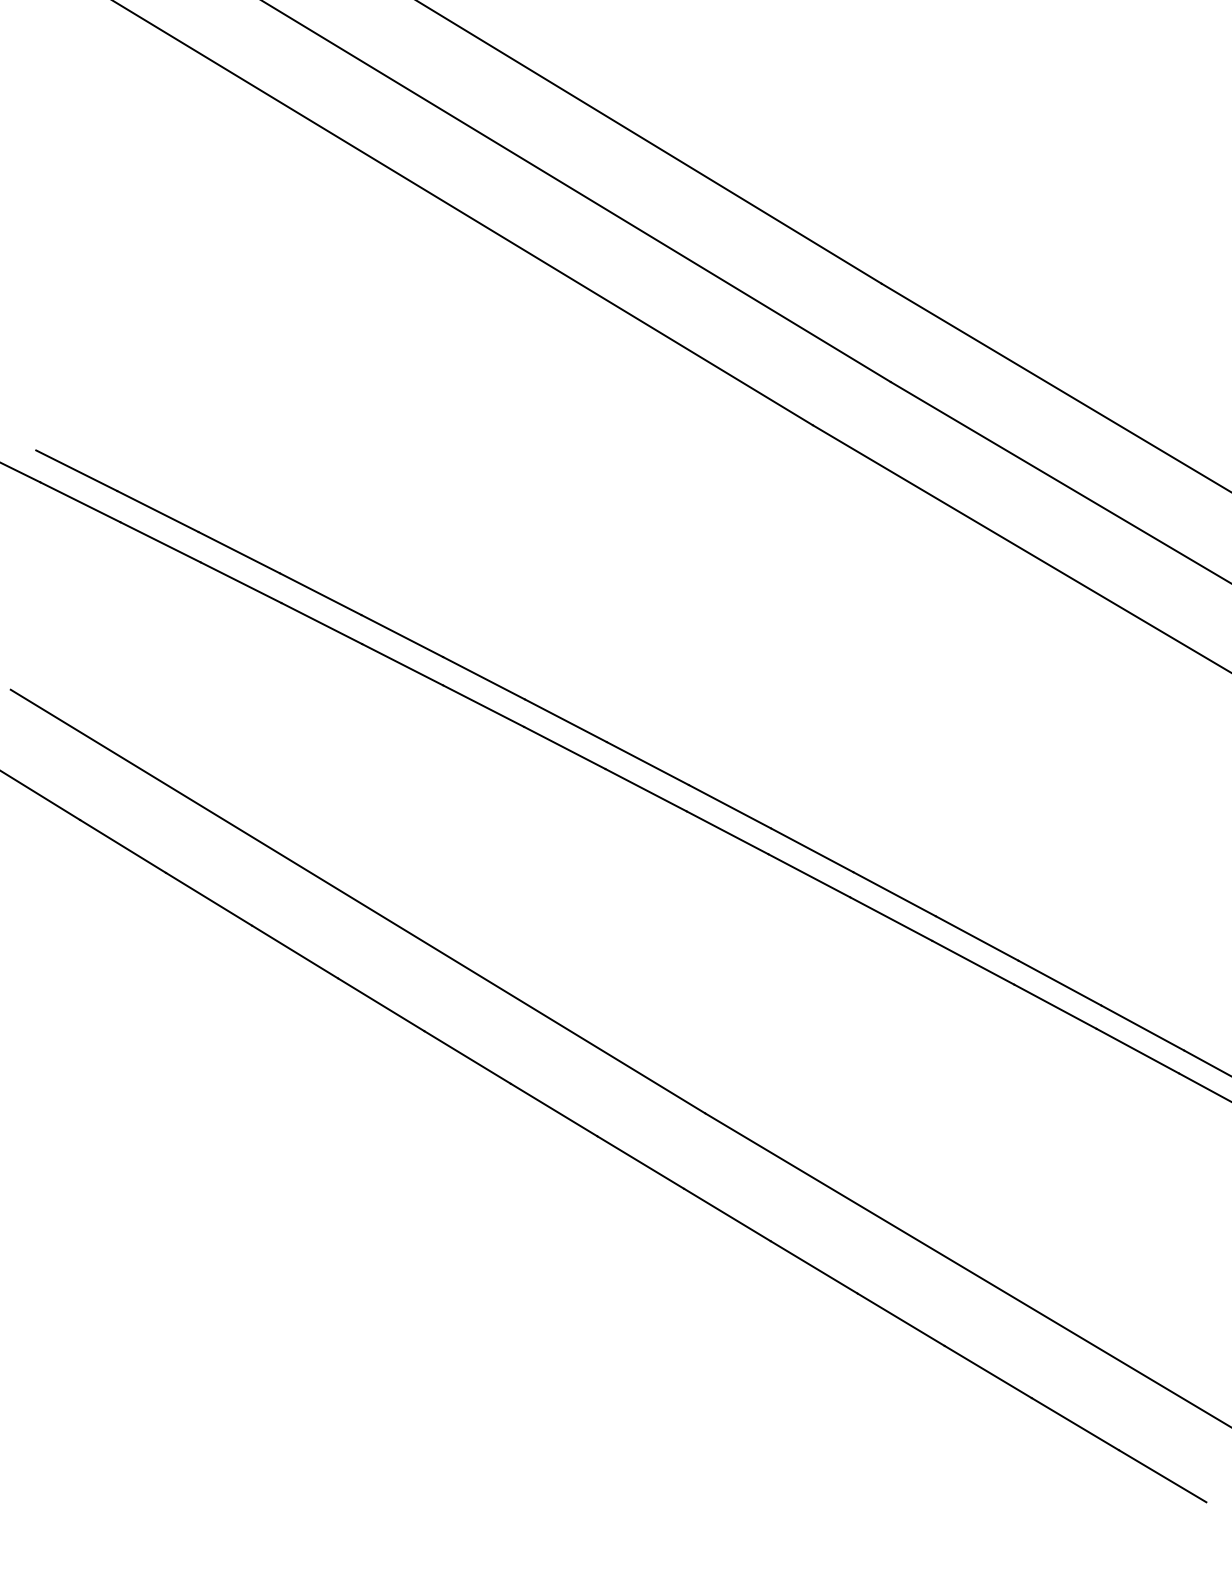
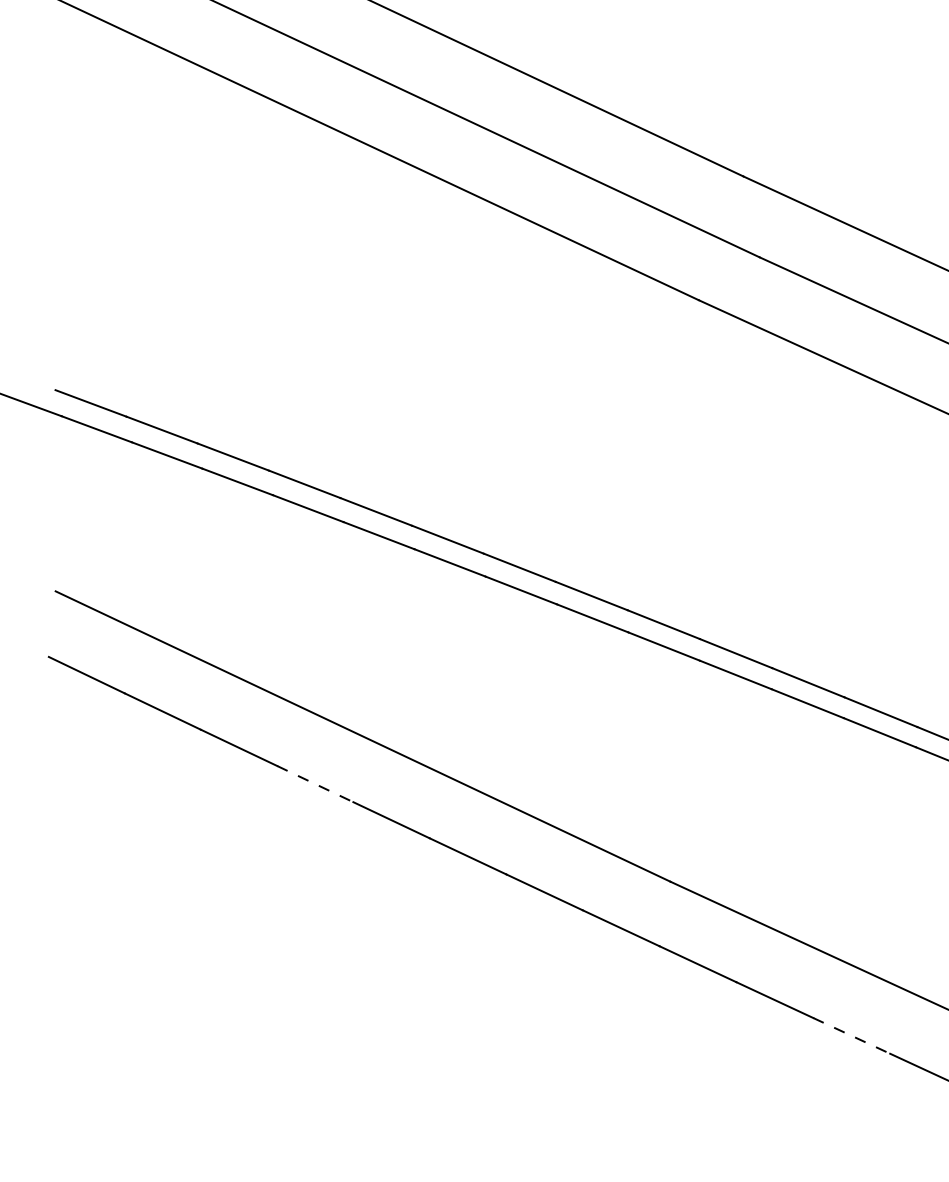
line: (295, 952) -> (315, 784), solid -> dashed
line: (901, 1319) -> (851, 1035), solid -> dashed

